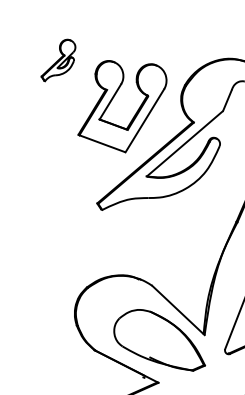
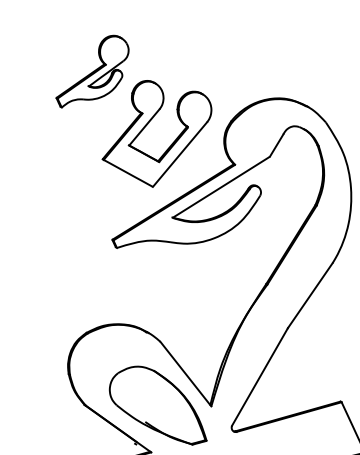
part: (58, 60) -> (92, 71), size x1.67

